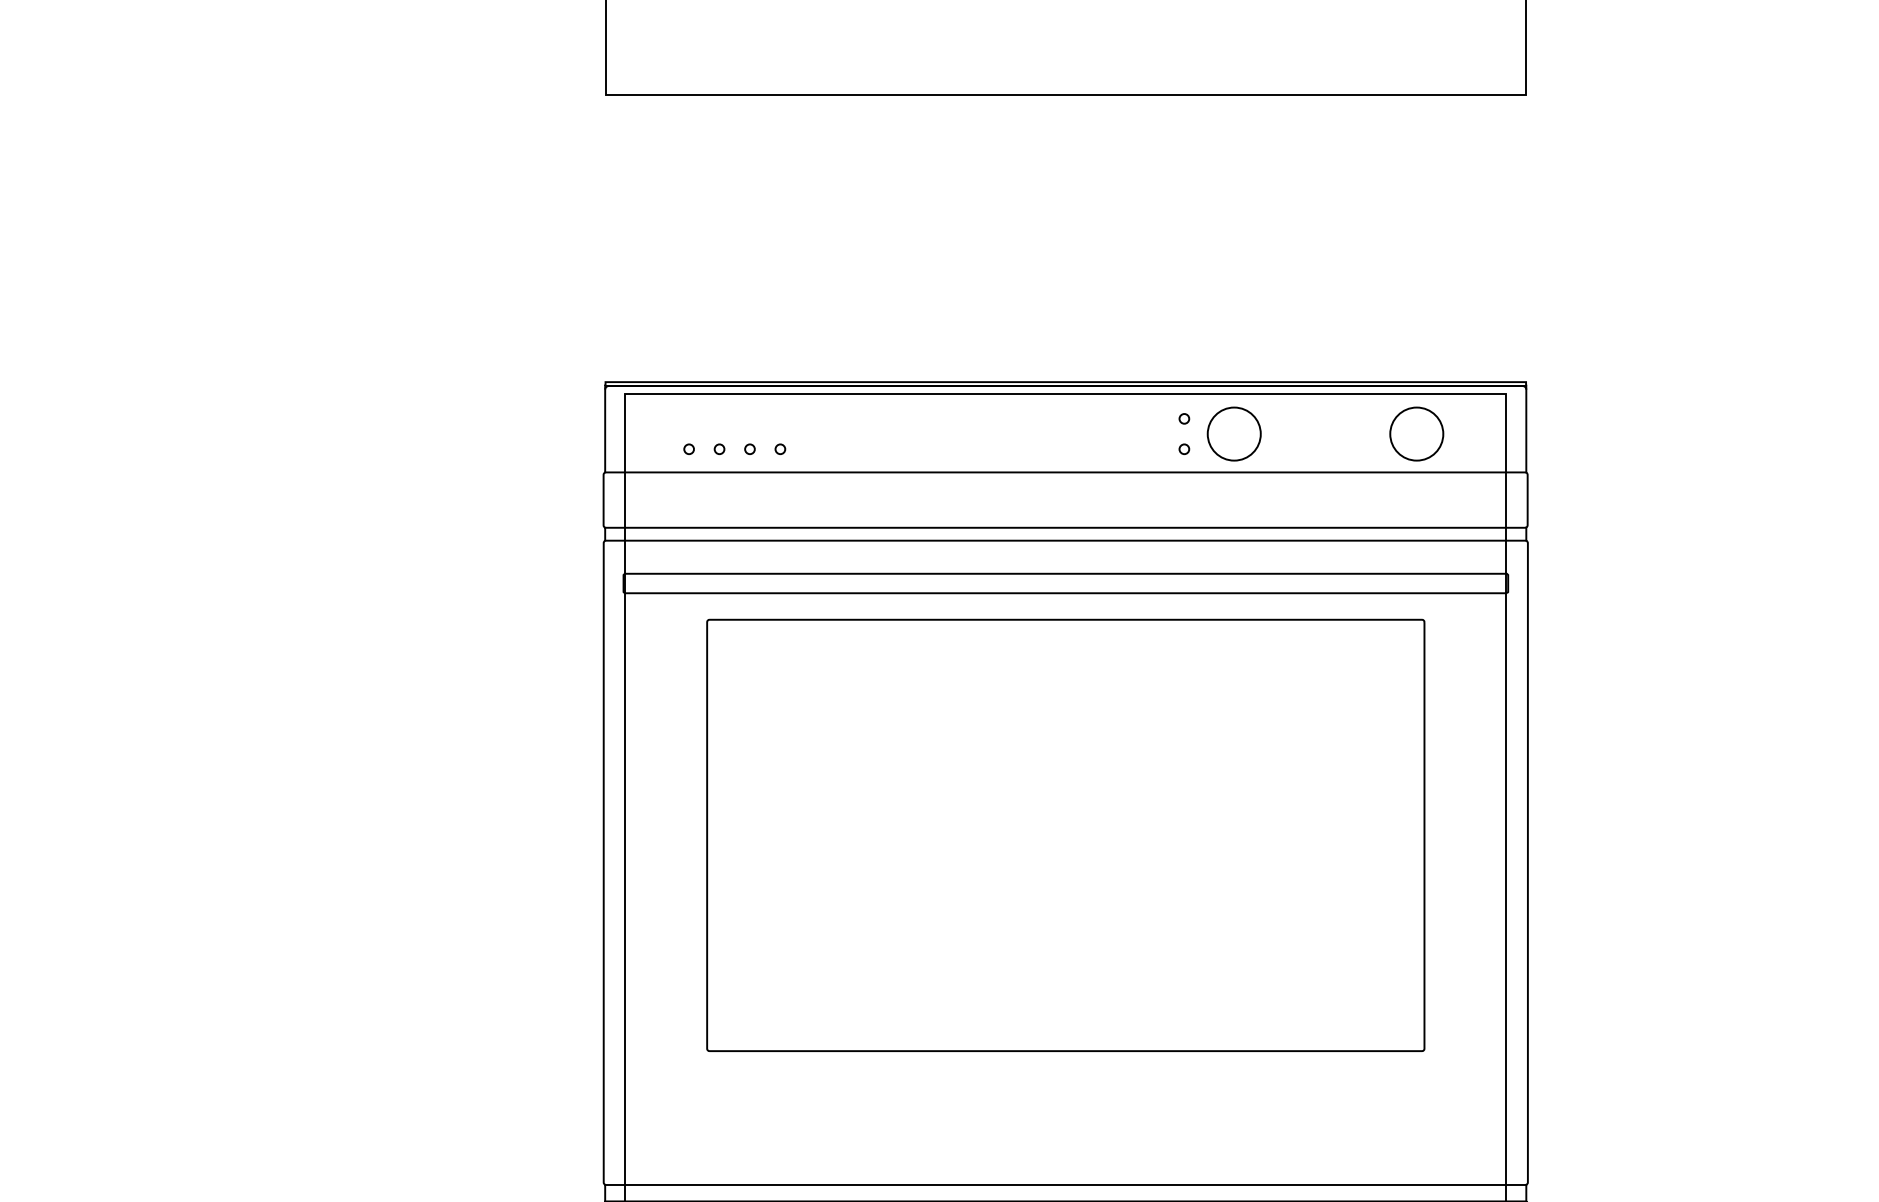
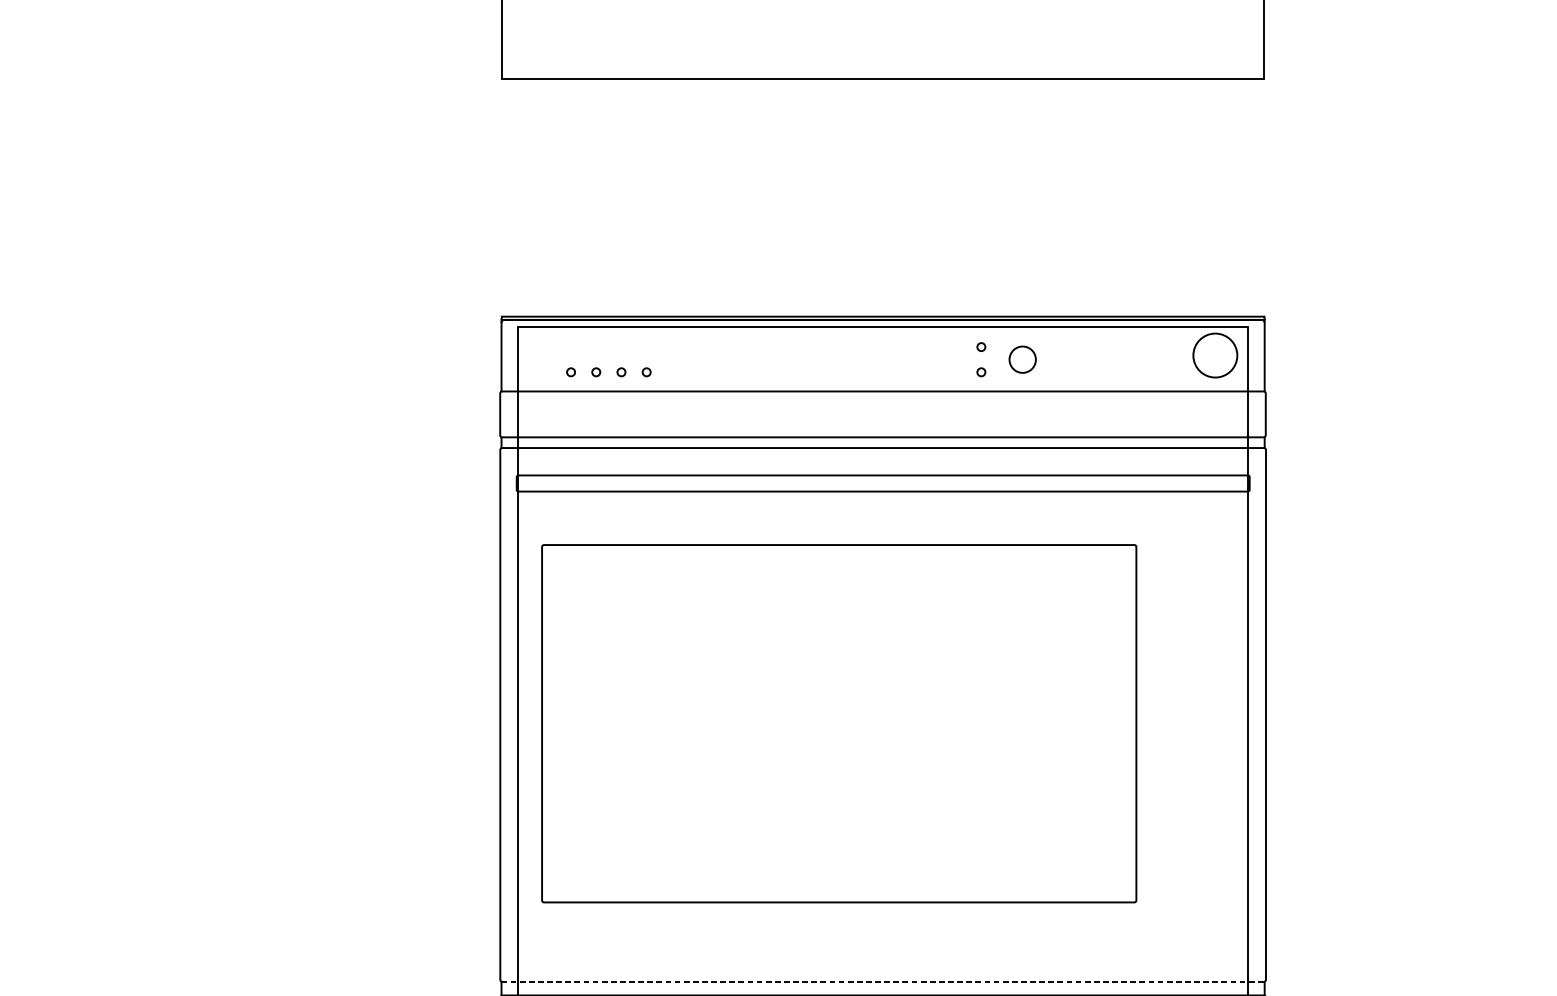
circle: (1233, 433) -> (1022, 359), size x0.6
circle: (1416, 433) -> (1215, 355), moved
part: (1065, 834) -> (838, 722), moved
line: (1065, 1184) -> (882, 981), solid -> dashed

